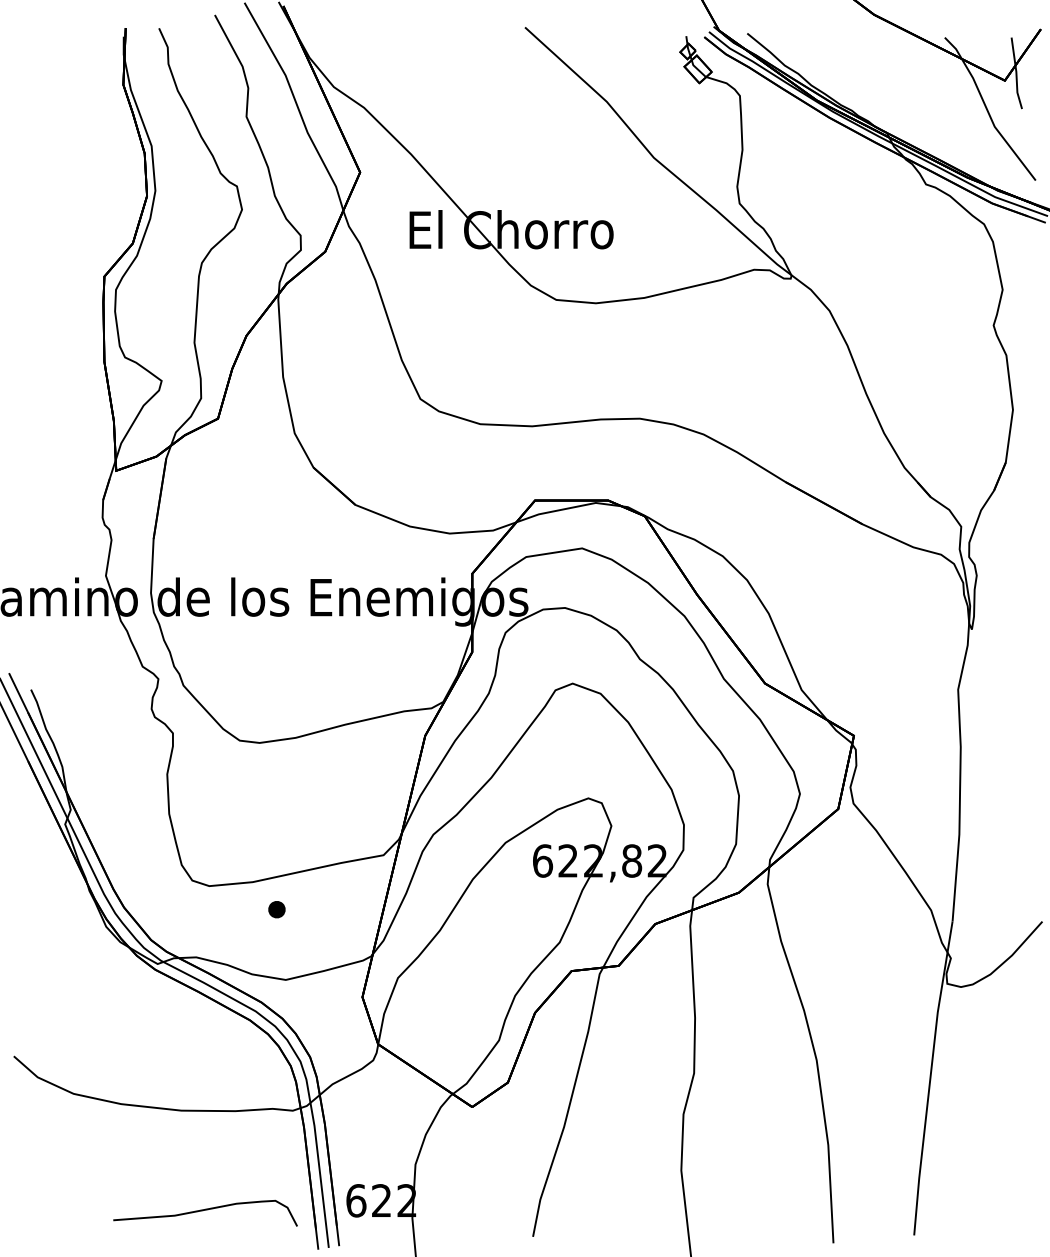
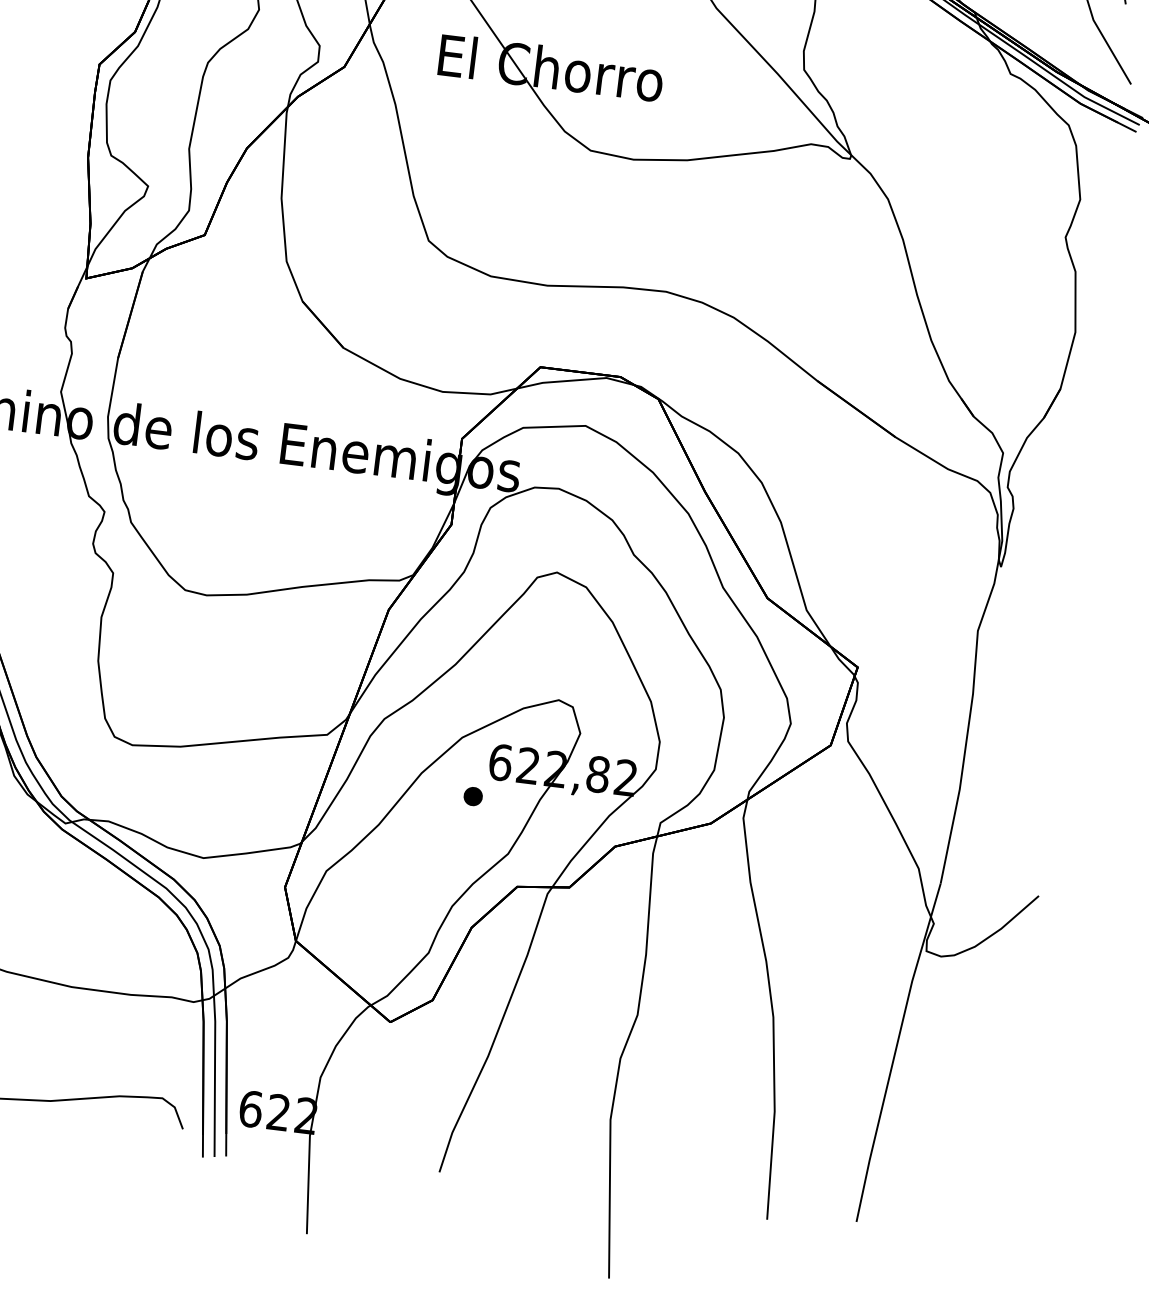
part: (276, 909) -> (472, 796), moved

